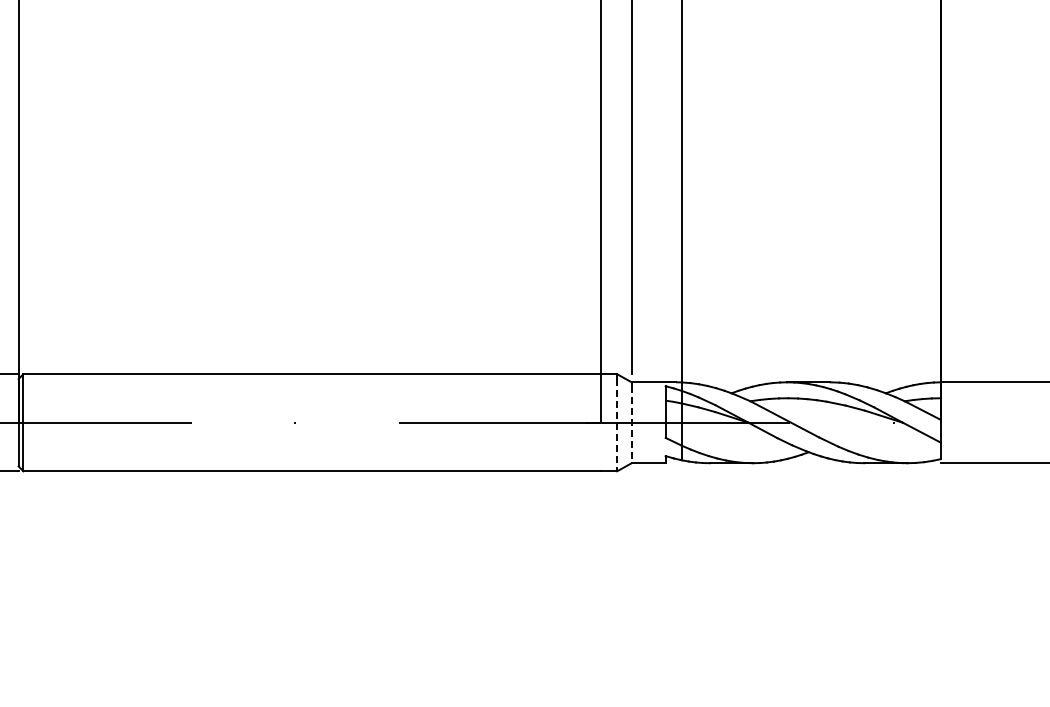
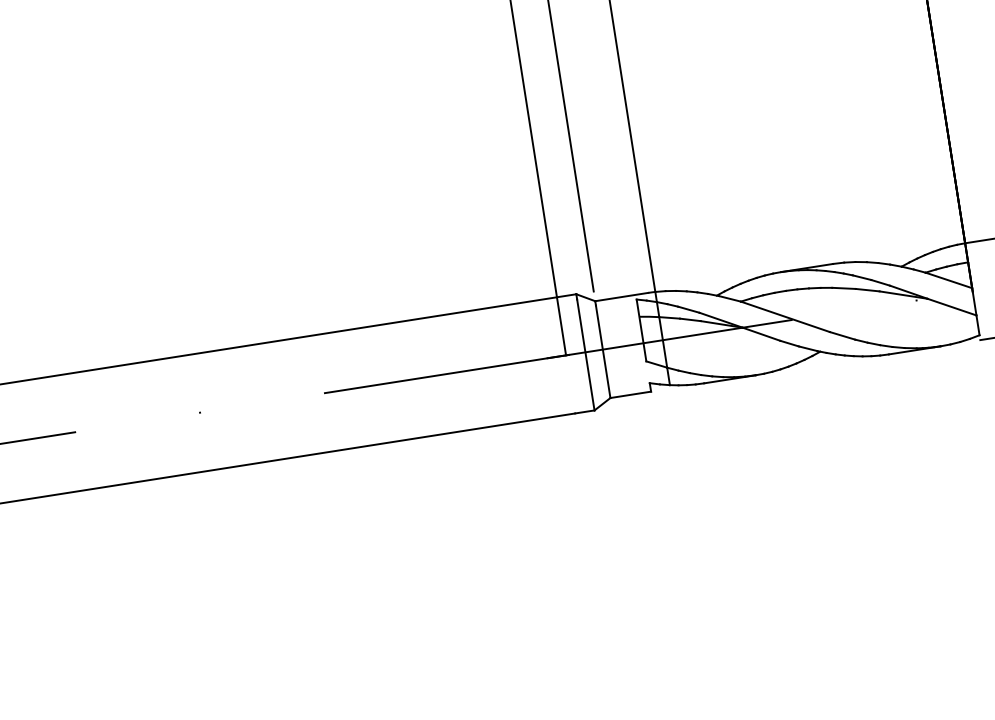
line: (631, 424) -> (602, 351), dashed -> solid
line: (617, 425) -> (586, 355), dashed -> solid

